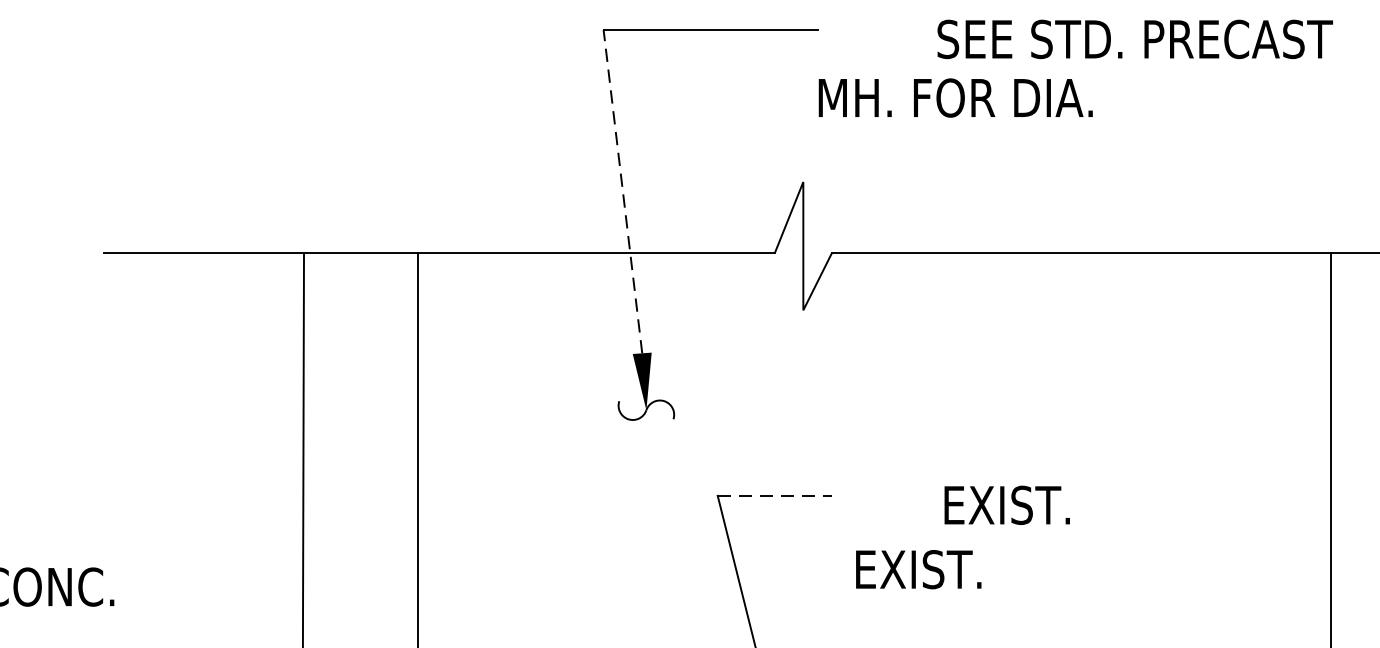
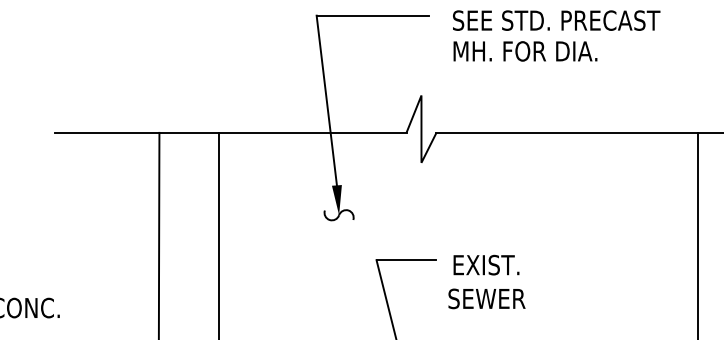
text: (1134, 39) -> (556, 20), moved
text: (955, 98) -> (525, 51), moved
line: (622, 191) -> (326, 100), dashed -> solid
line: (774, 496) -> (406, 260), dashed -> solid
text: (1007, 504) -> (486, 264), moved
text: (927, 568) -> (486, 298), EXIST. -> SEWER

